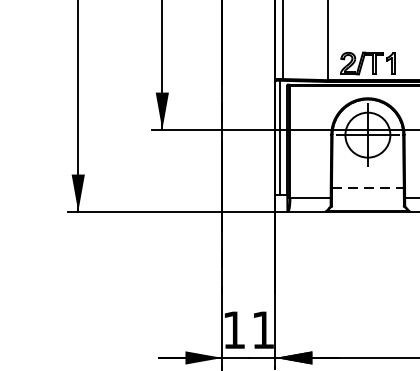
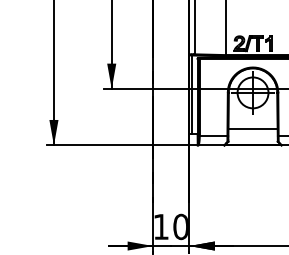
line: (368, 188) -> (253, 129), dashed -> solid
text: (262, 329) -> (180, 226), 11 -> 10

